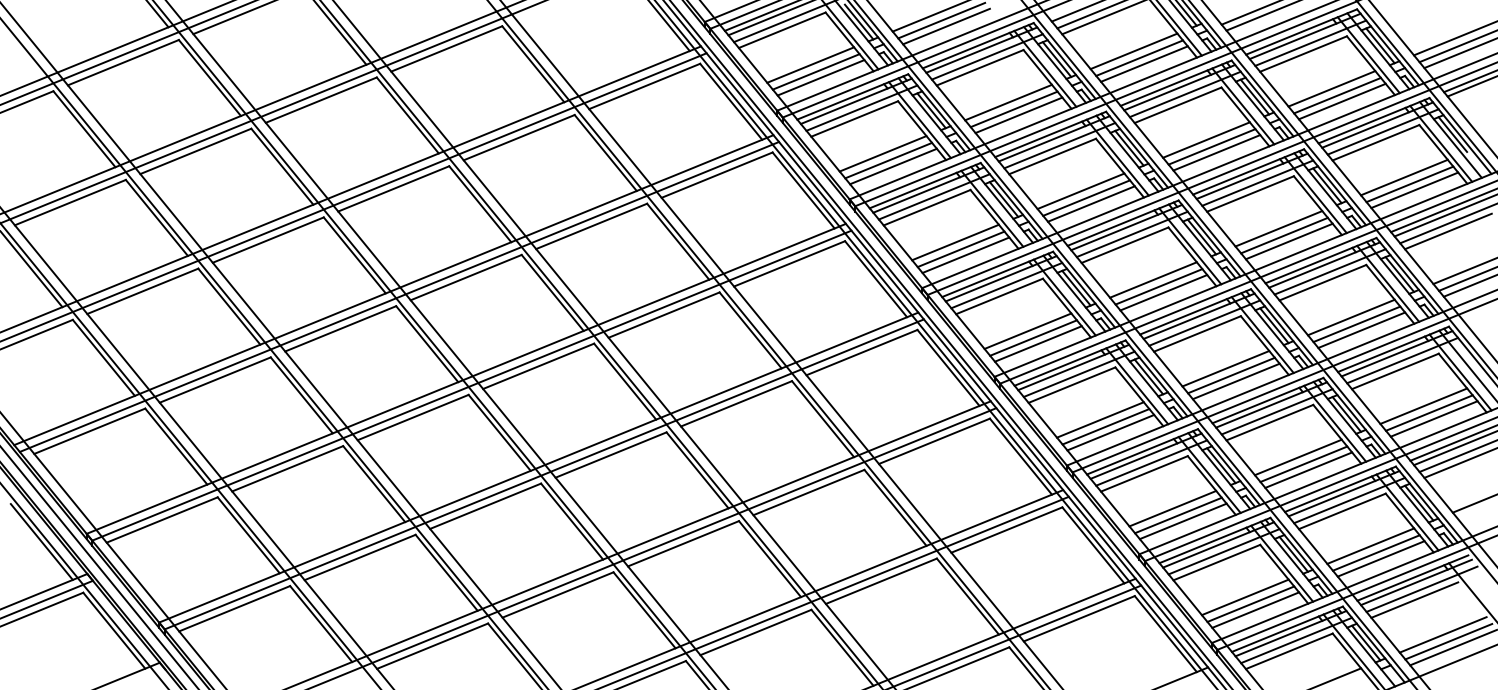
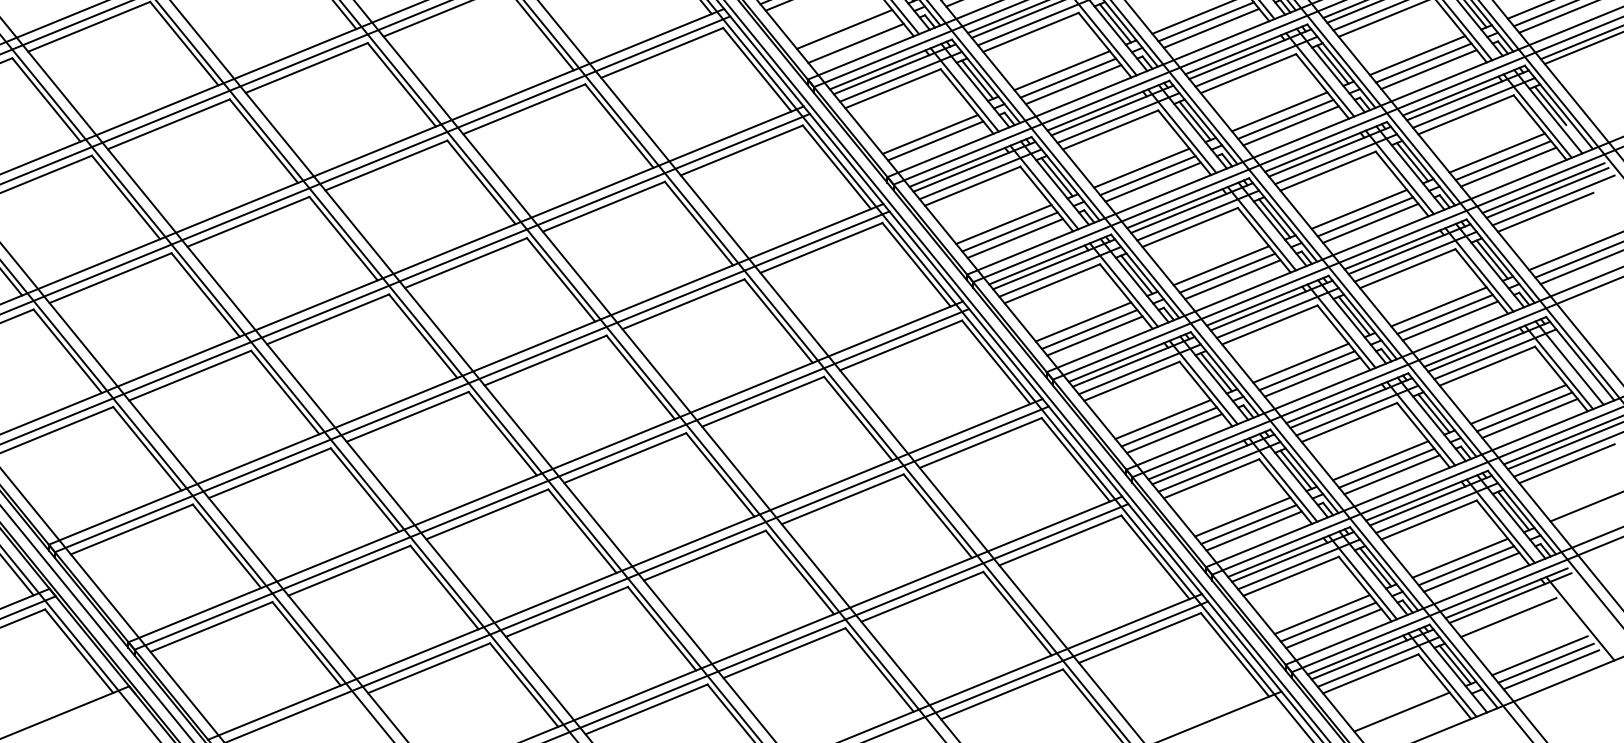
line: (815, 71) -> (849, 36), removed
line: (882, 153) -> (923, 126), removed
line: (1421, 588) -> (1516, 604), removed

